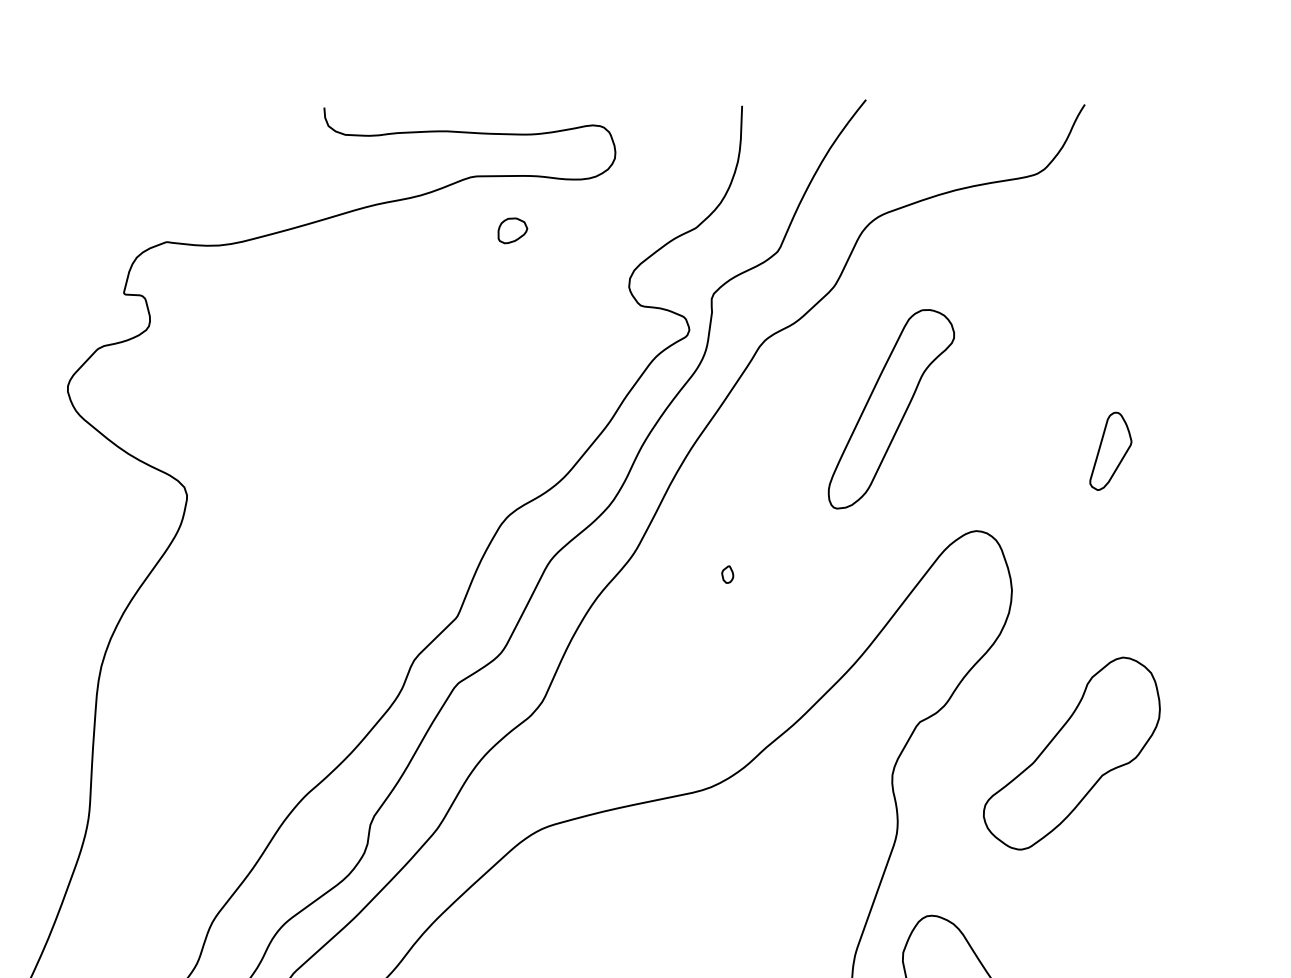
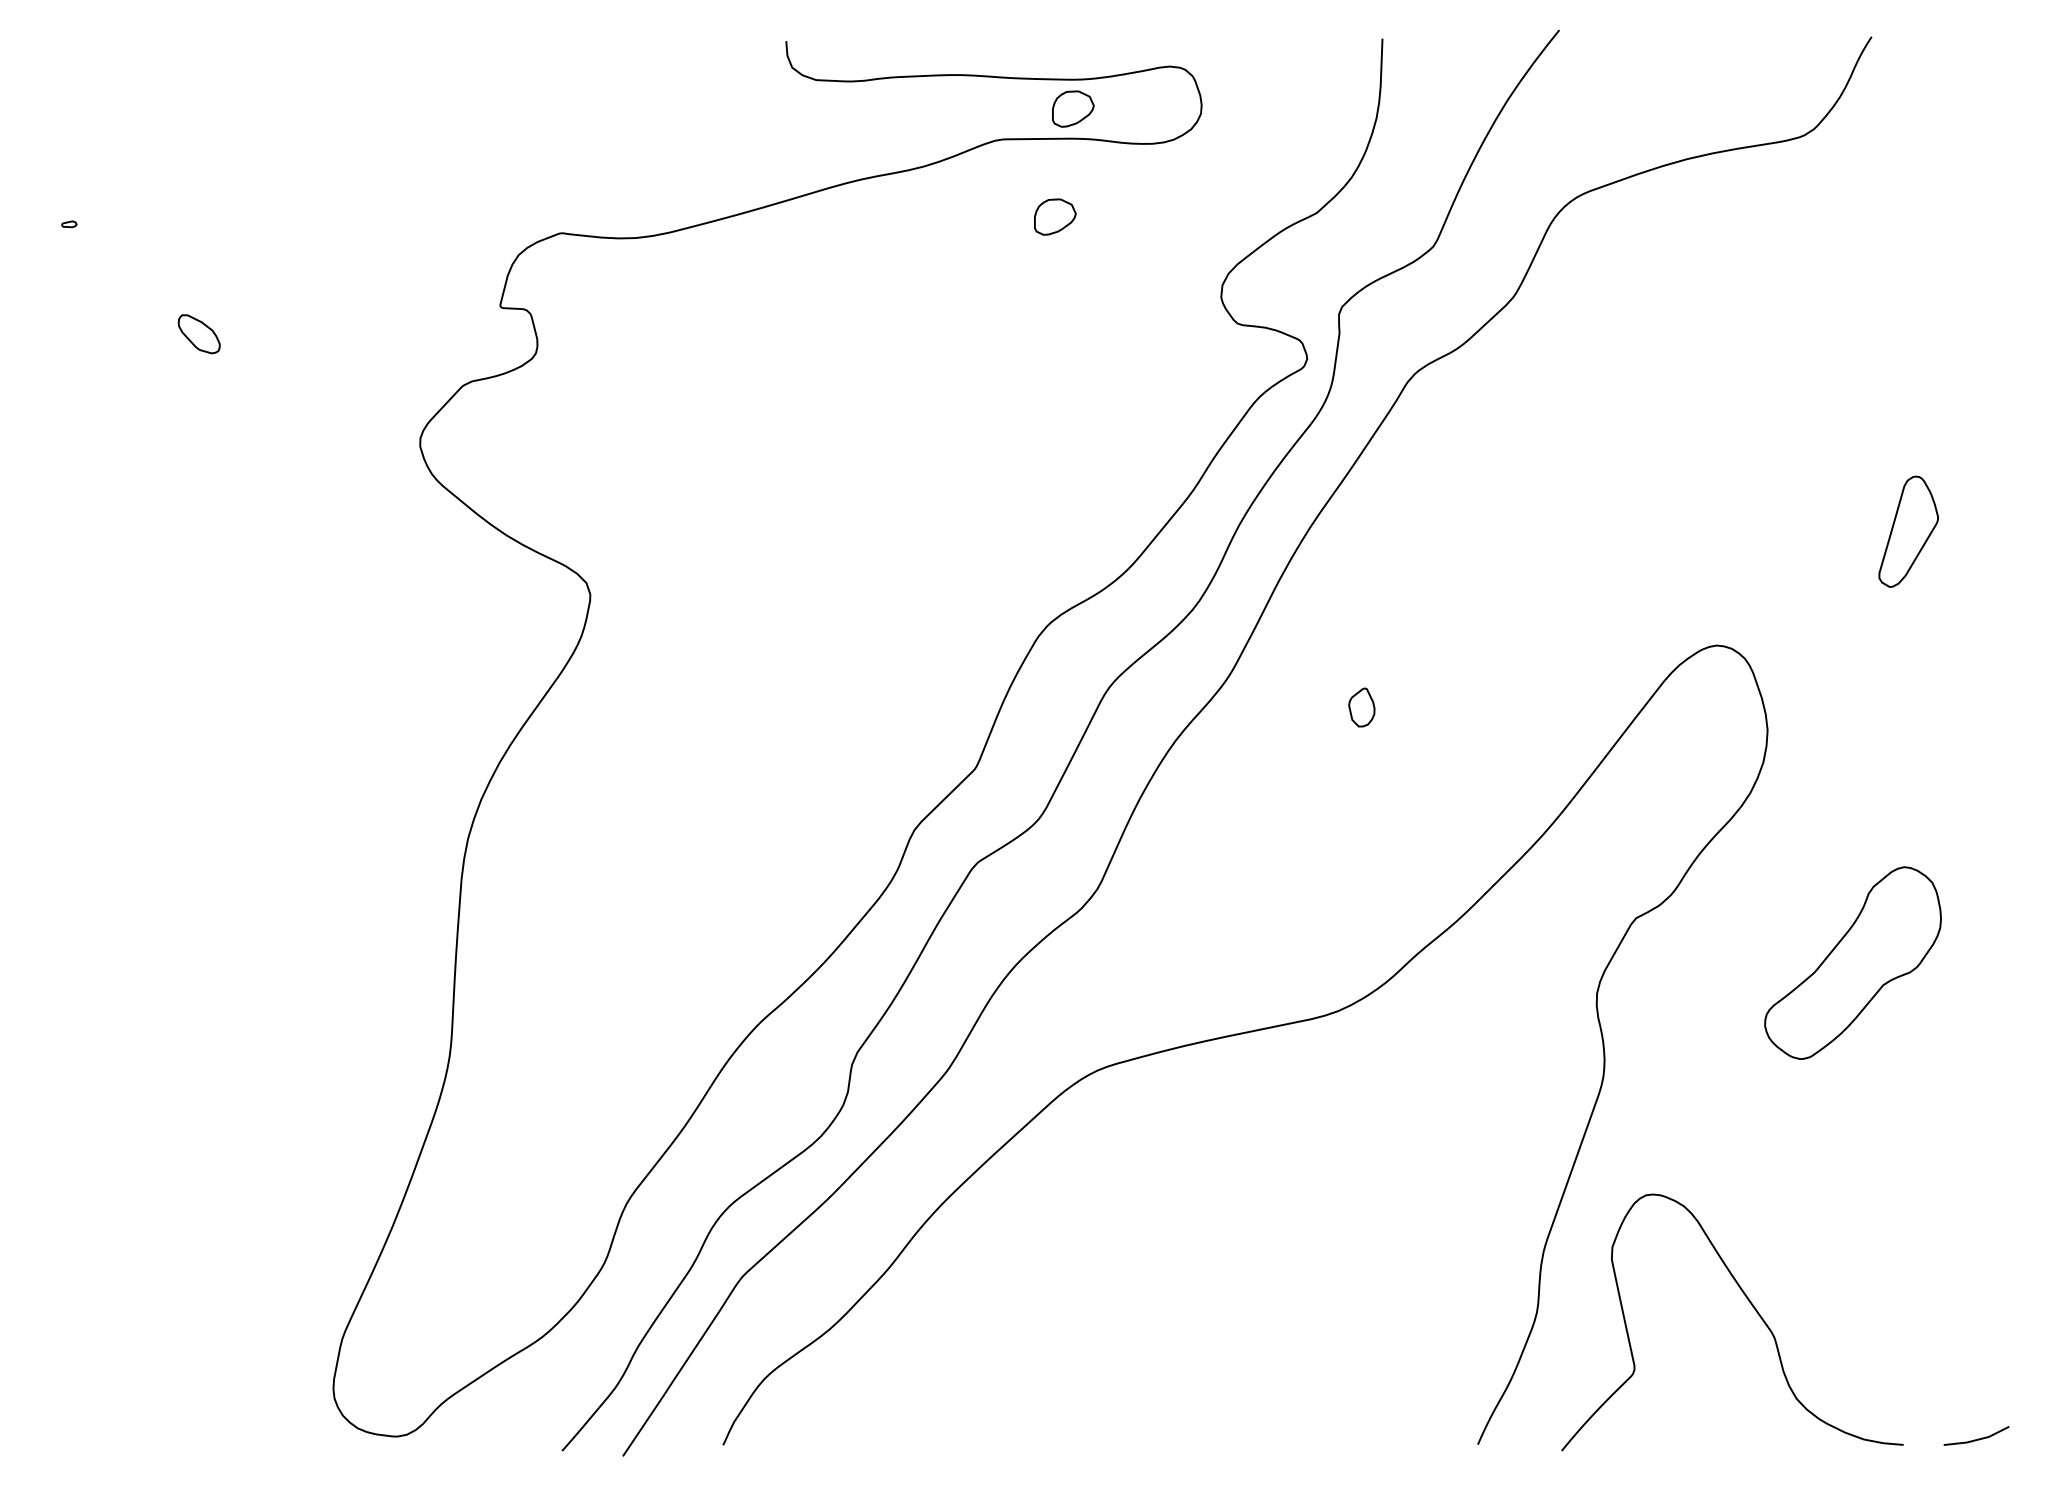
part: (525, 154) -> (1073, 108), added
part: (891, 409) -> (1595, 471), removed
part: (727, 574) -> (1361, 707), size x1.6
part: (1071, 753) -> (1852, 962), size x0.7

